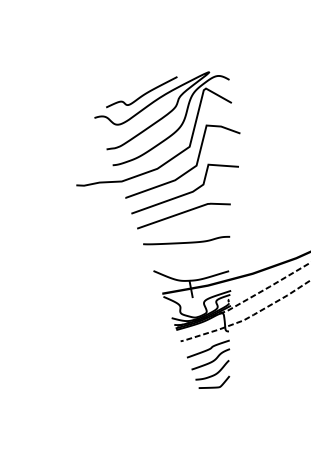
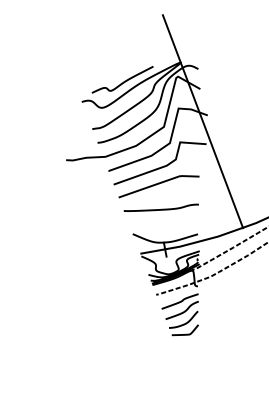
line: (234, 140) -> (202, 121), added

